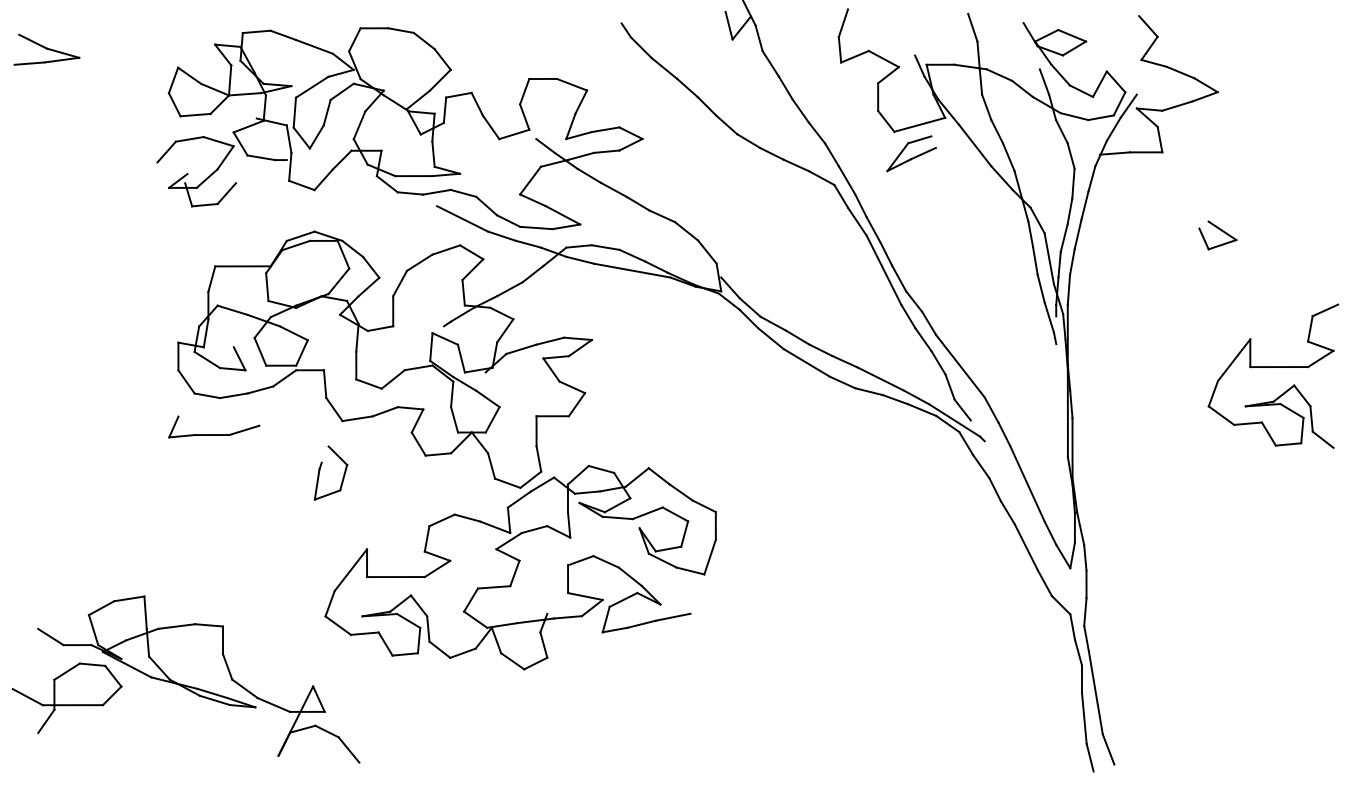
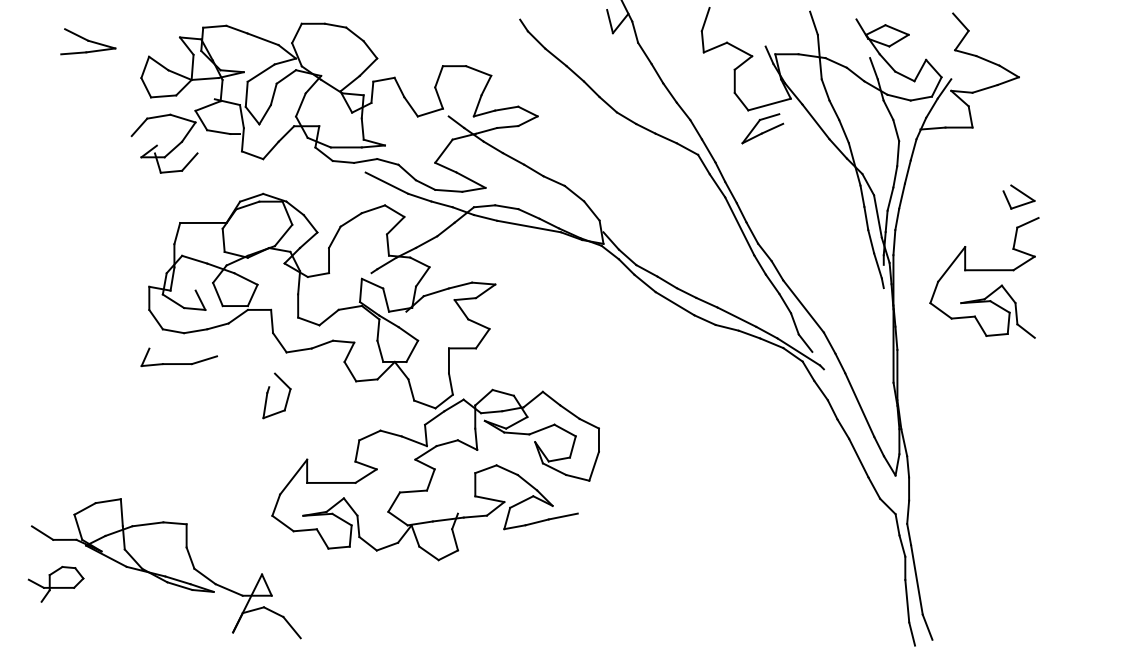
part: (47, 49) -> (88, 41), moved
part: (1273, 375) -> (984, 277), moved
part: (66, 698) -> (55, 584), size x0.6

